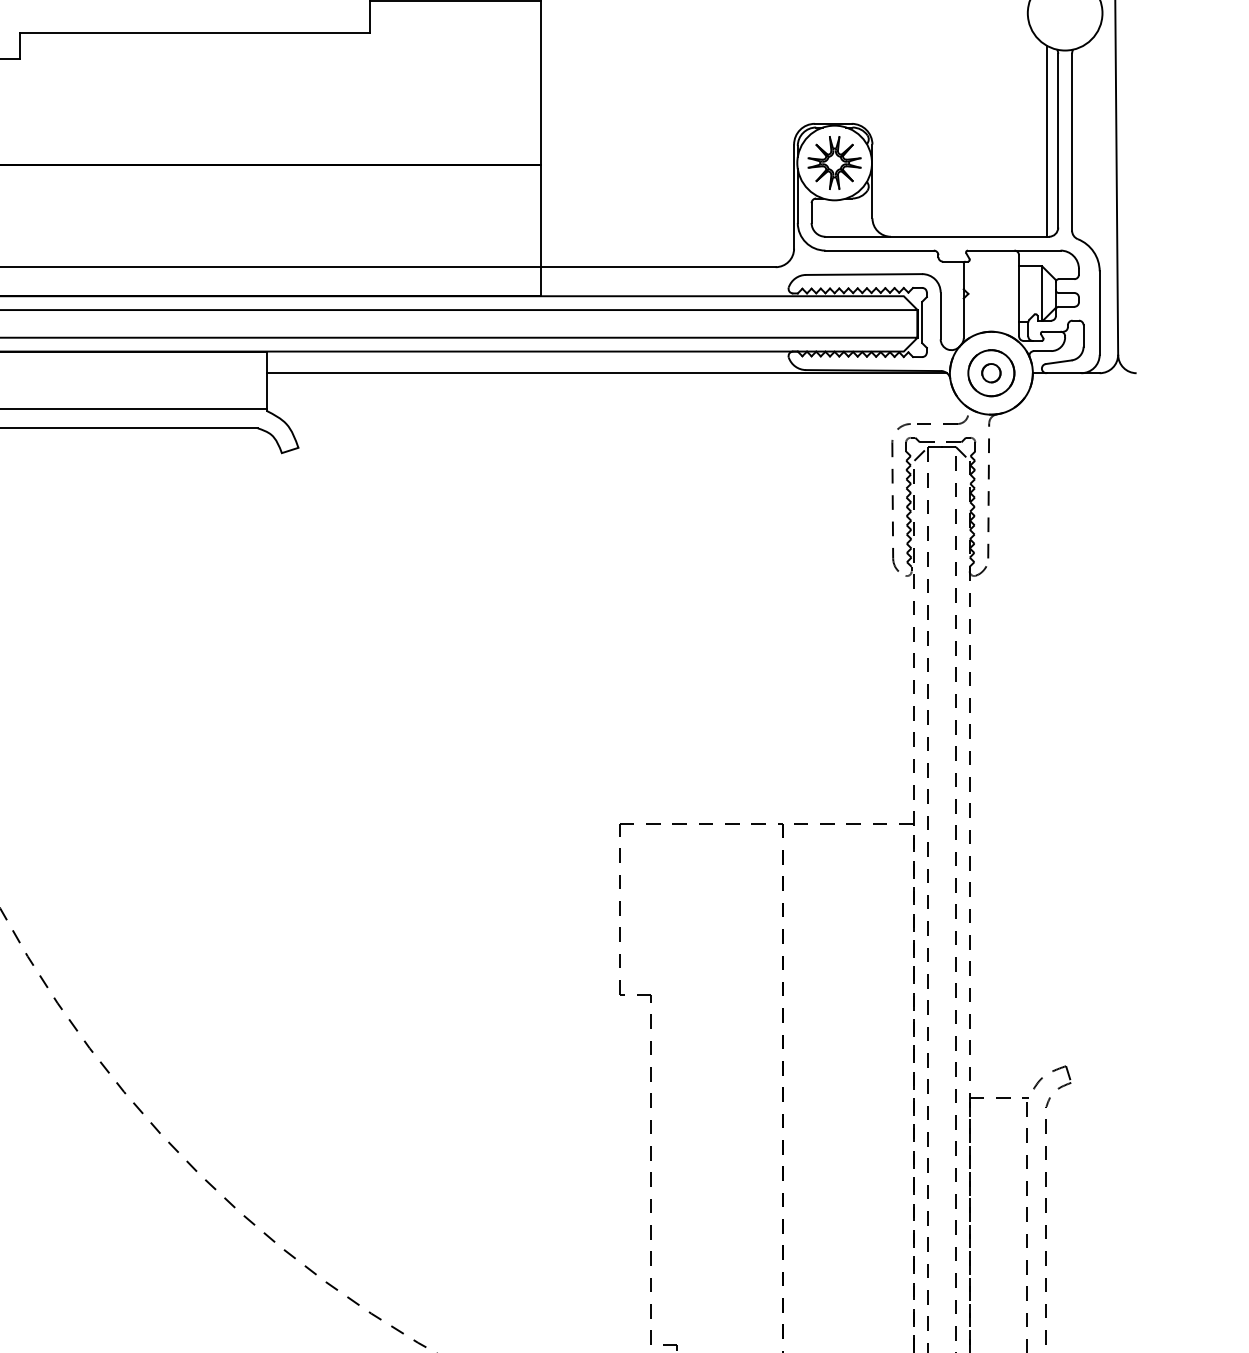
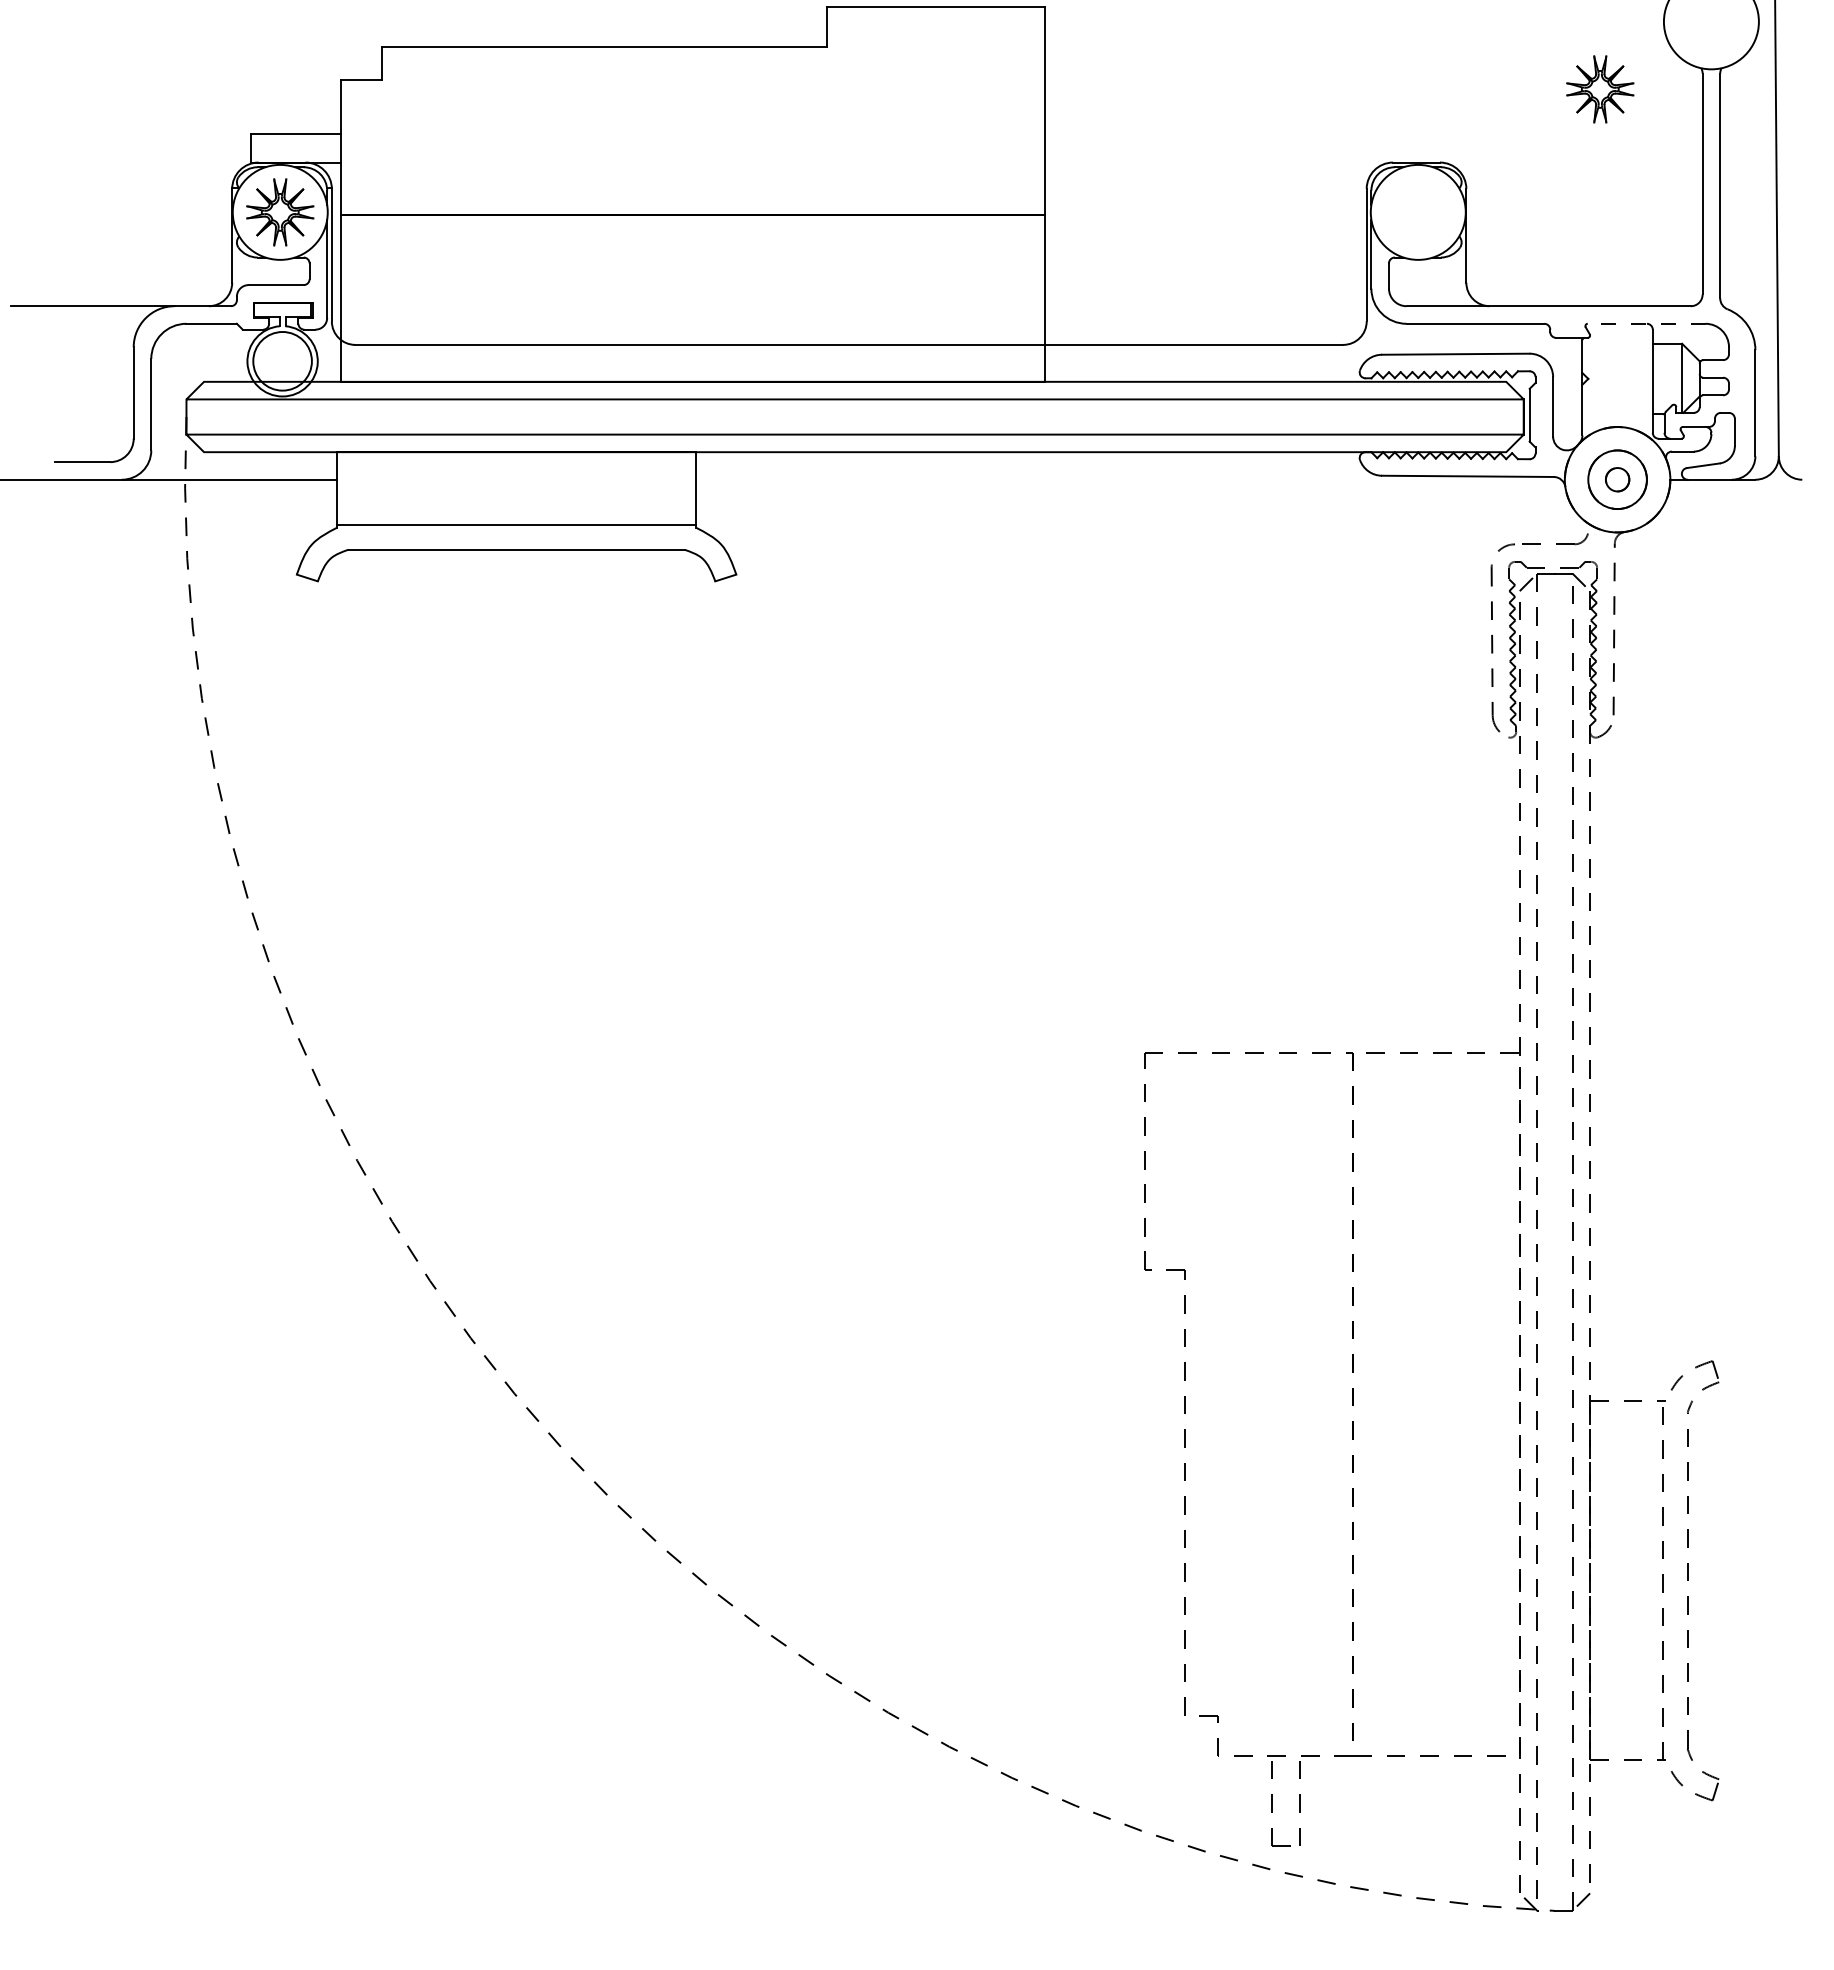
line: (1046, 141) -> (1687, 184), removed
part: (834, 163) -> (1600, 89), moved
line: (1014, 250) -> (1646, 323), solid -> dashed
line: (606, 373) -> (1128, 479), removed

